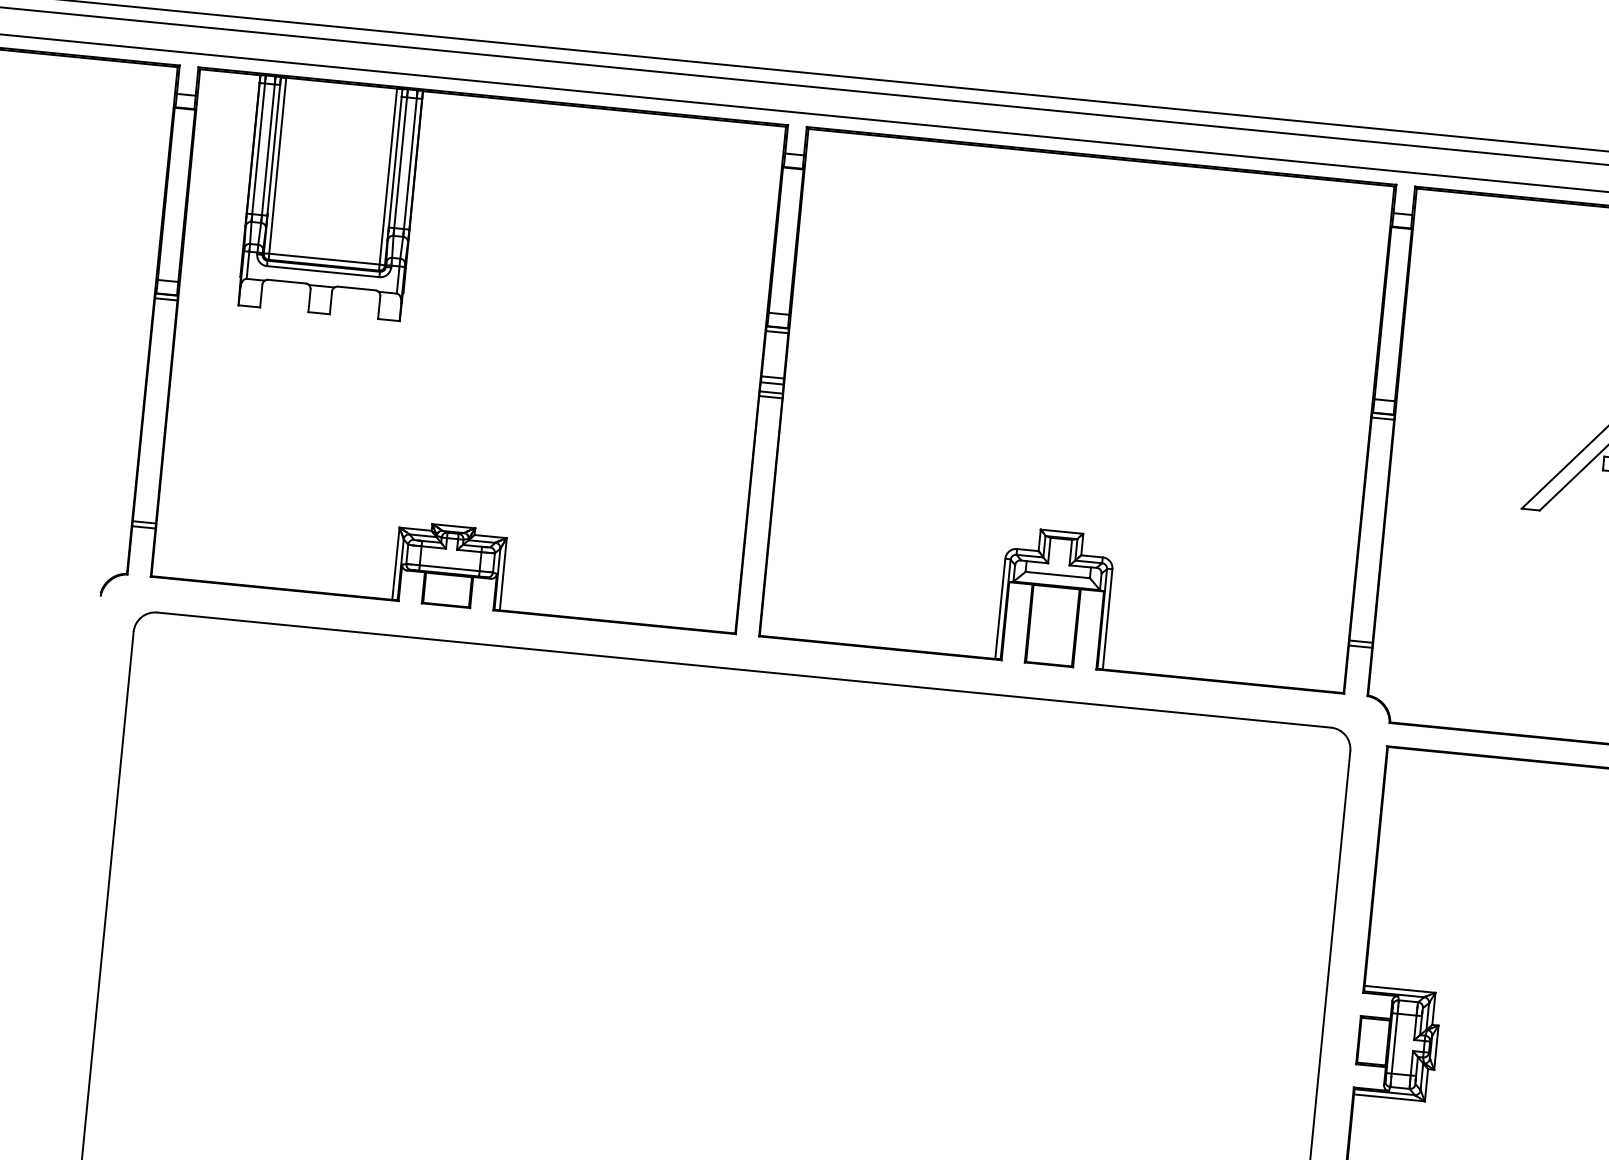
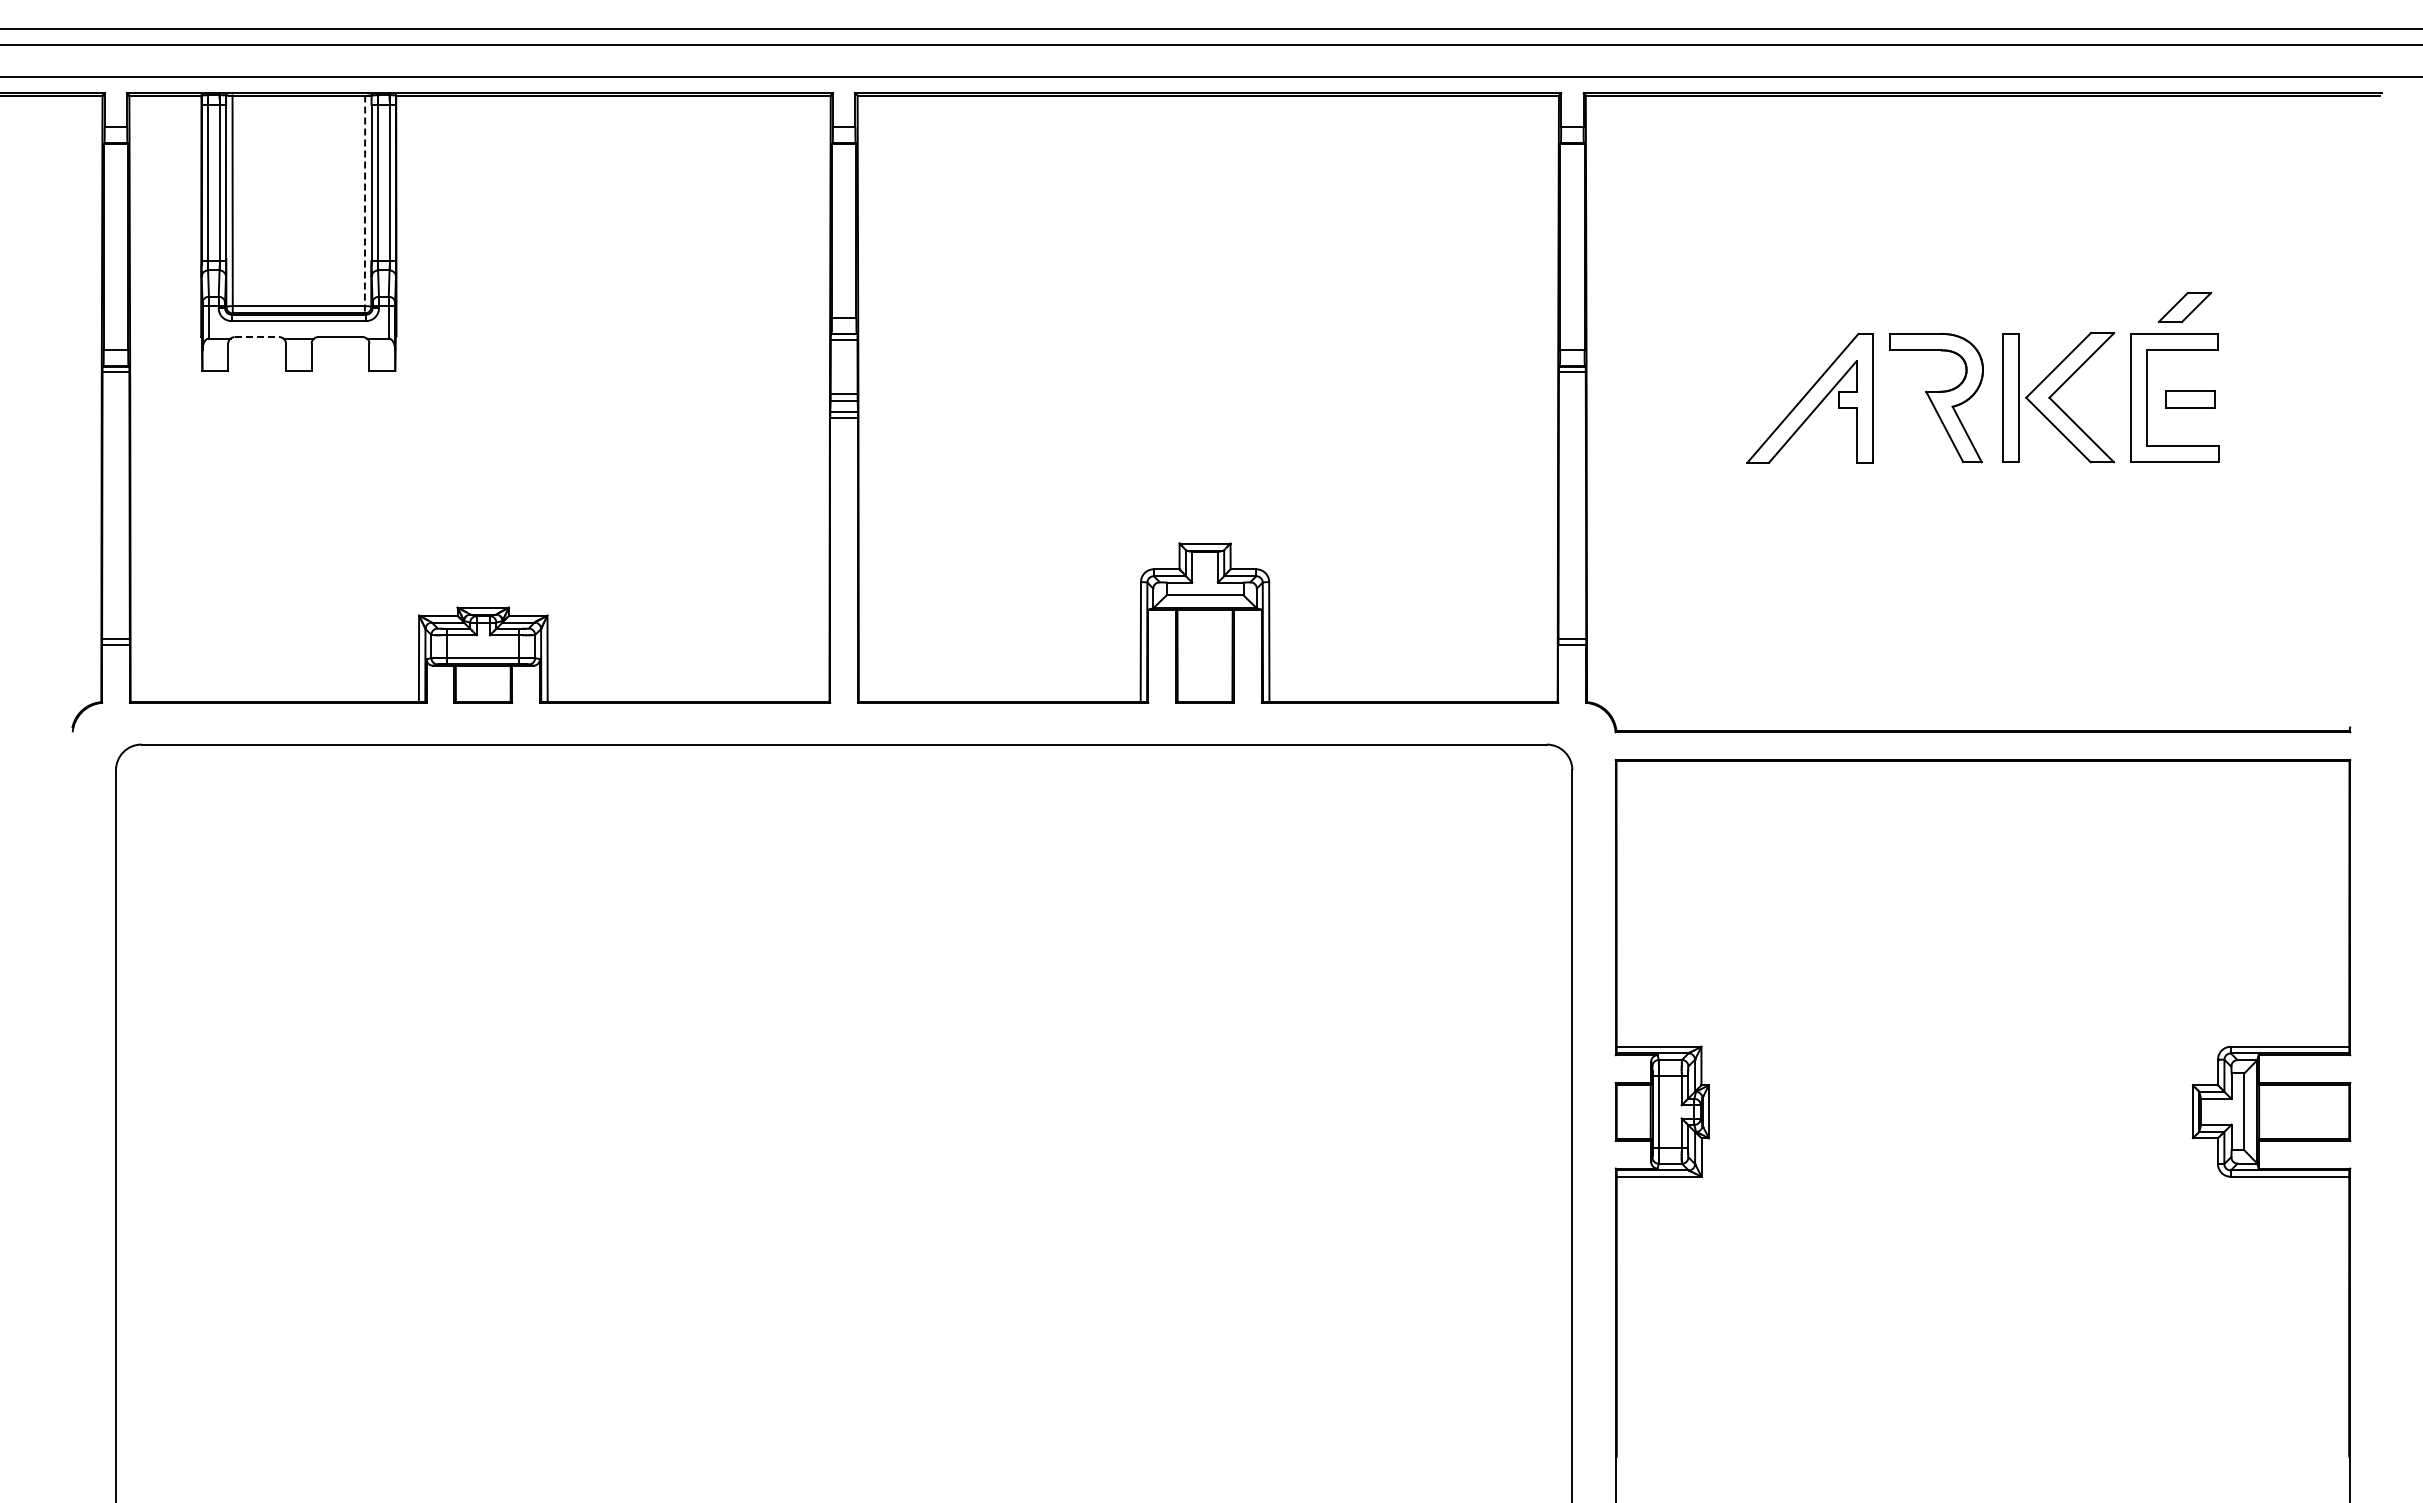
line: (388, 179) -> (365, 204), solid -> dashed
line: (287, 281) -> (257, 337), solid -> dashed

